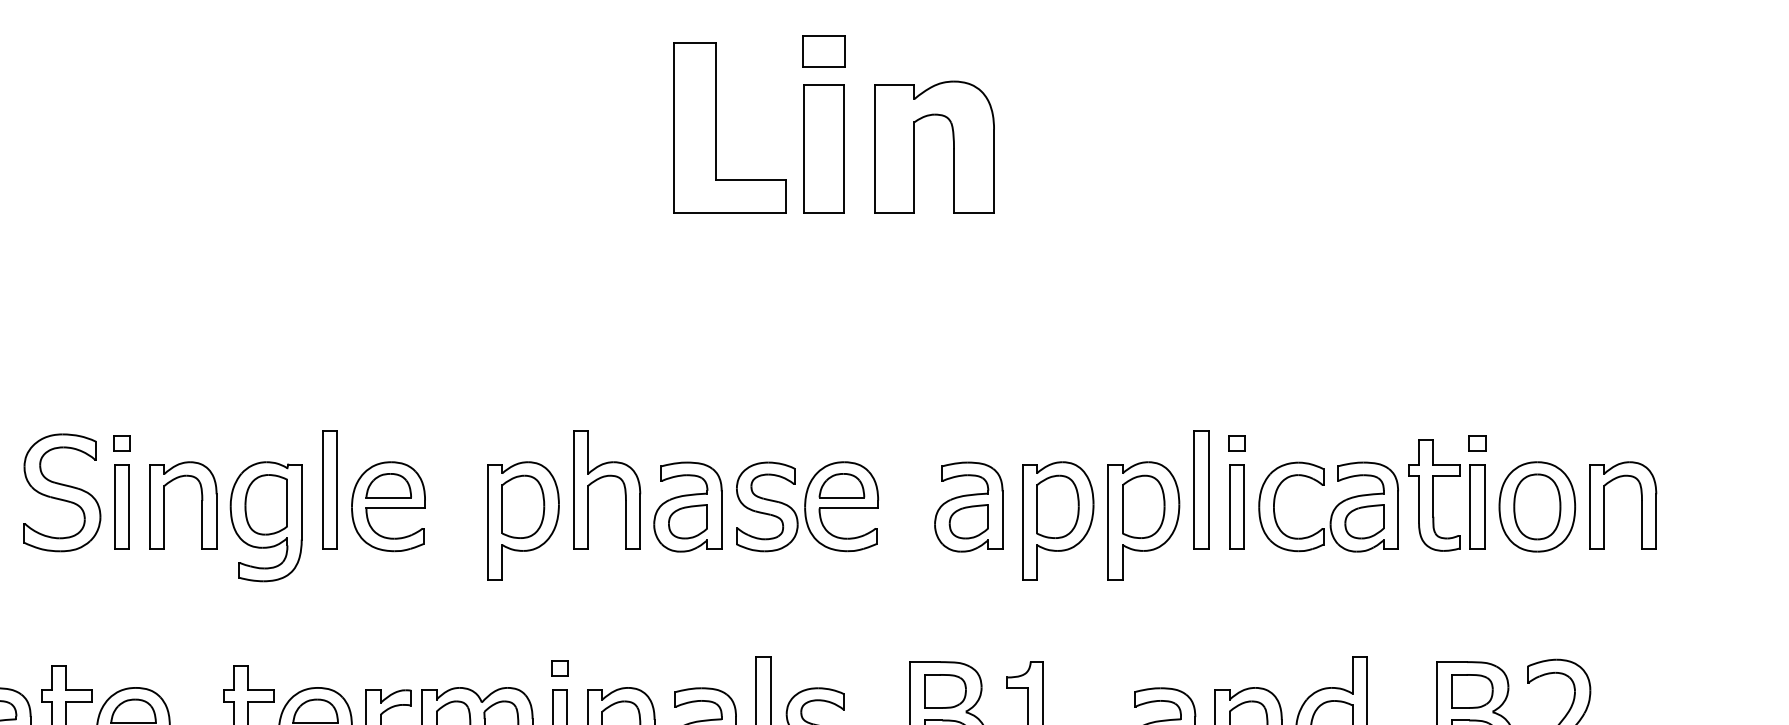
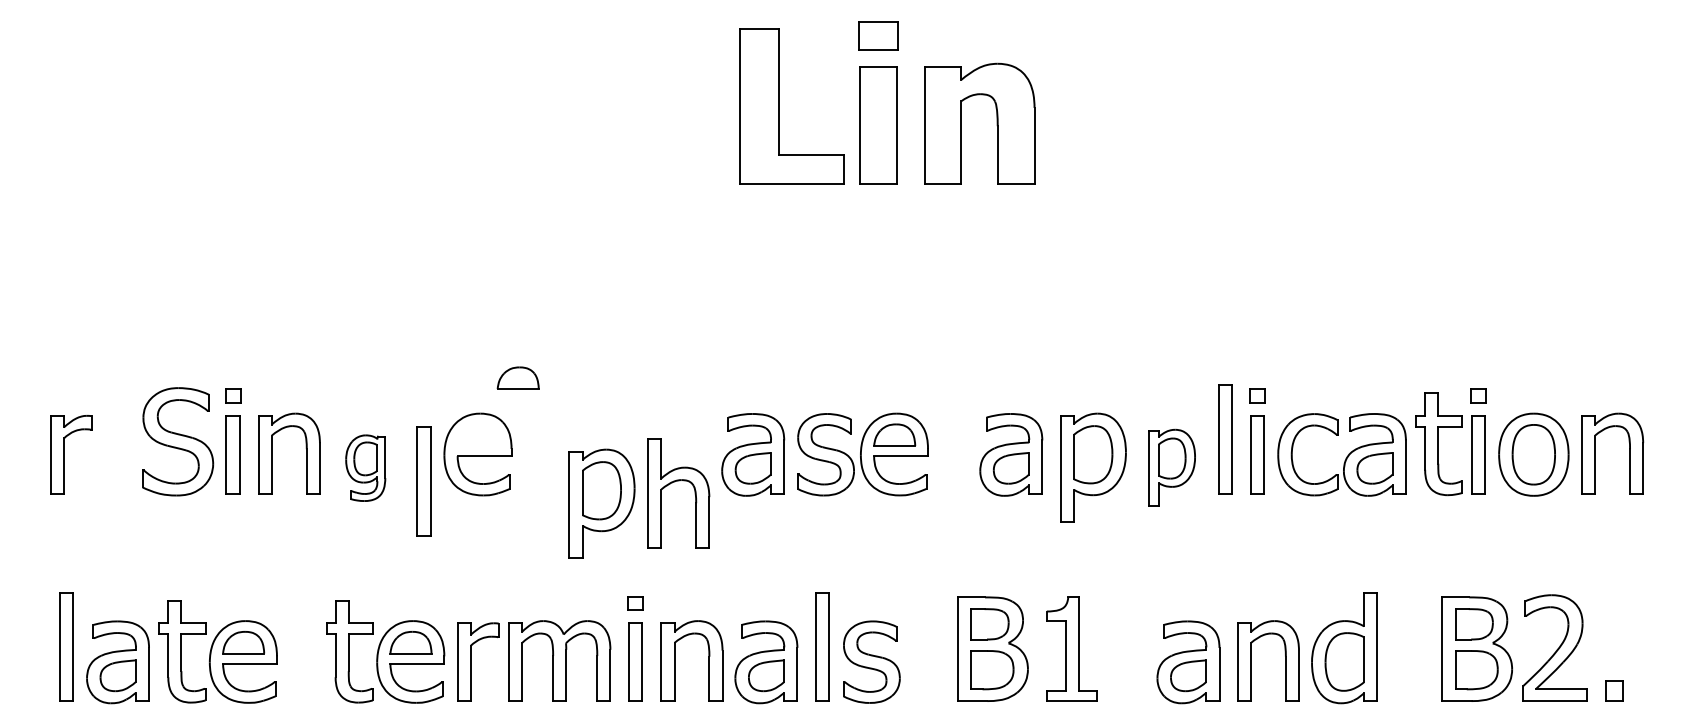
part: (600, 479) -> (672, 483), moved
part: (388, 484) -> (517, 377), moved
part: (329, 490) -> (423, 481), moved
part: (266, 520) -> (365, 467), size x0.6
part: (522, 520) -> (601, 503), moved
part: (1144, 520) -> (1172, 467), size x0.7

